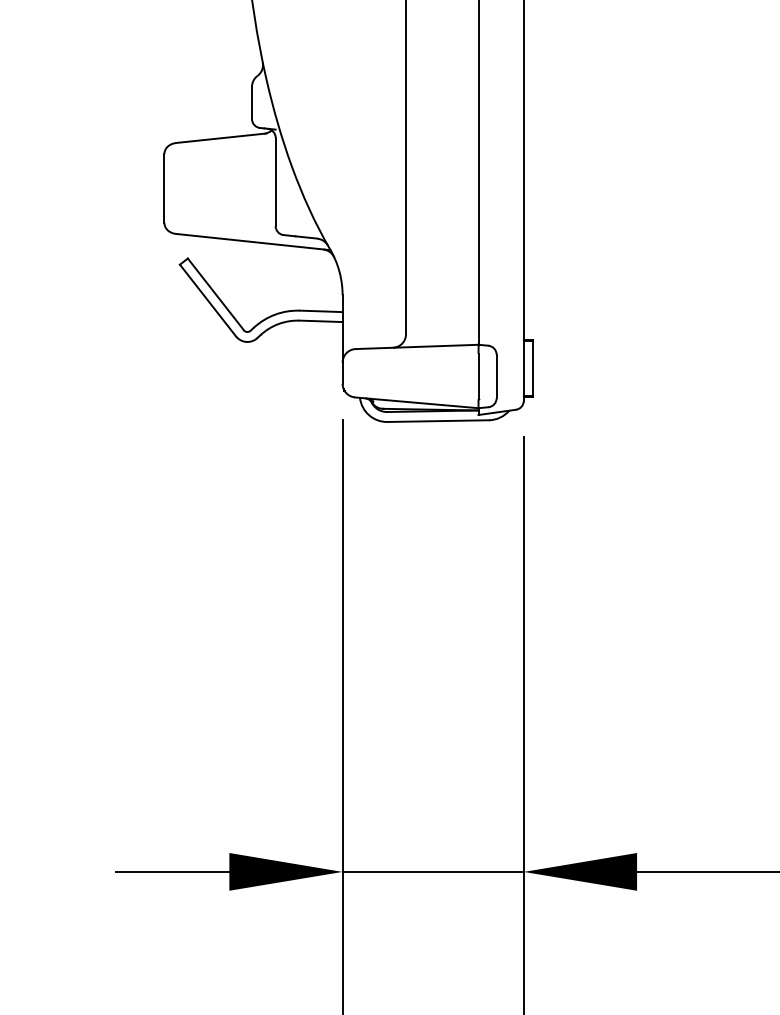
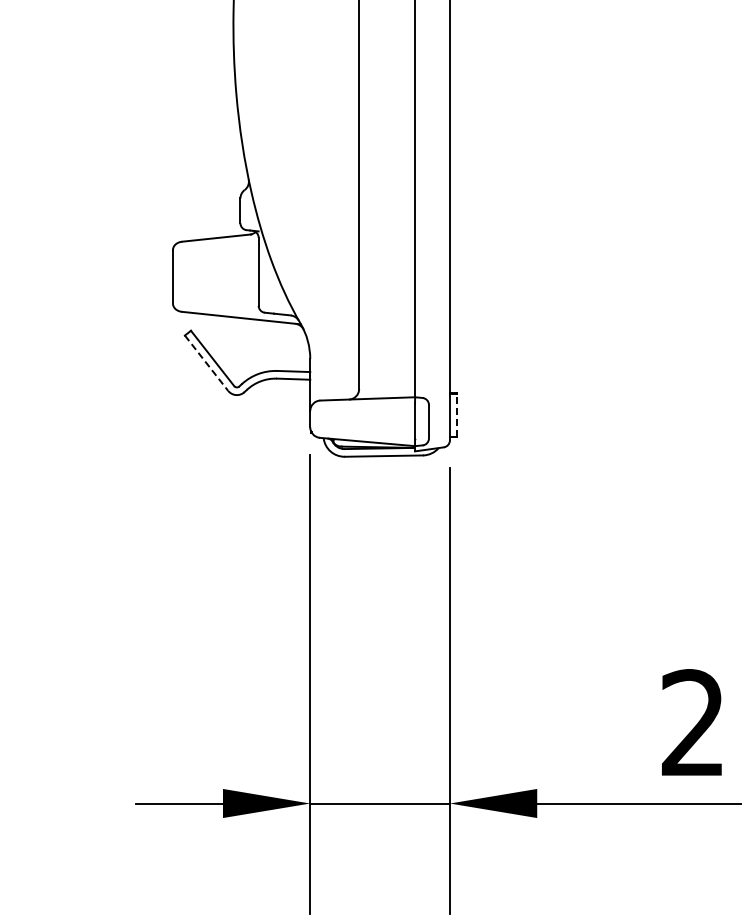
line: (207, 300) -> (206, 363), solid -> dashed
line: (532, 367) -> (456, 414), solid -> dashed

